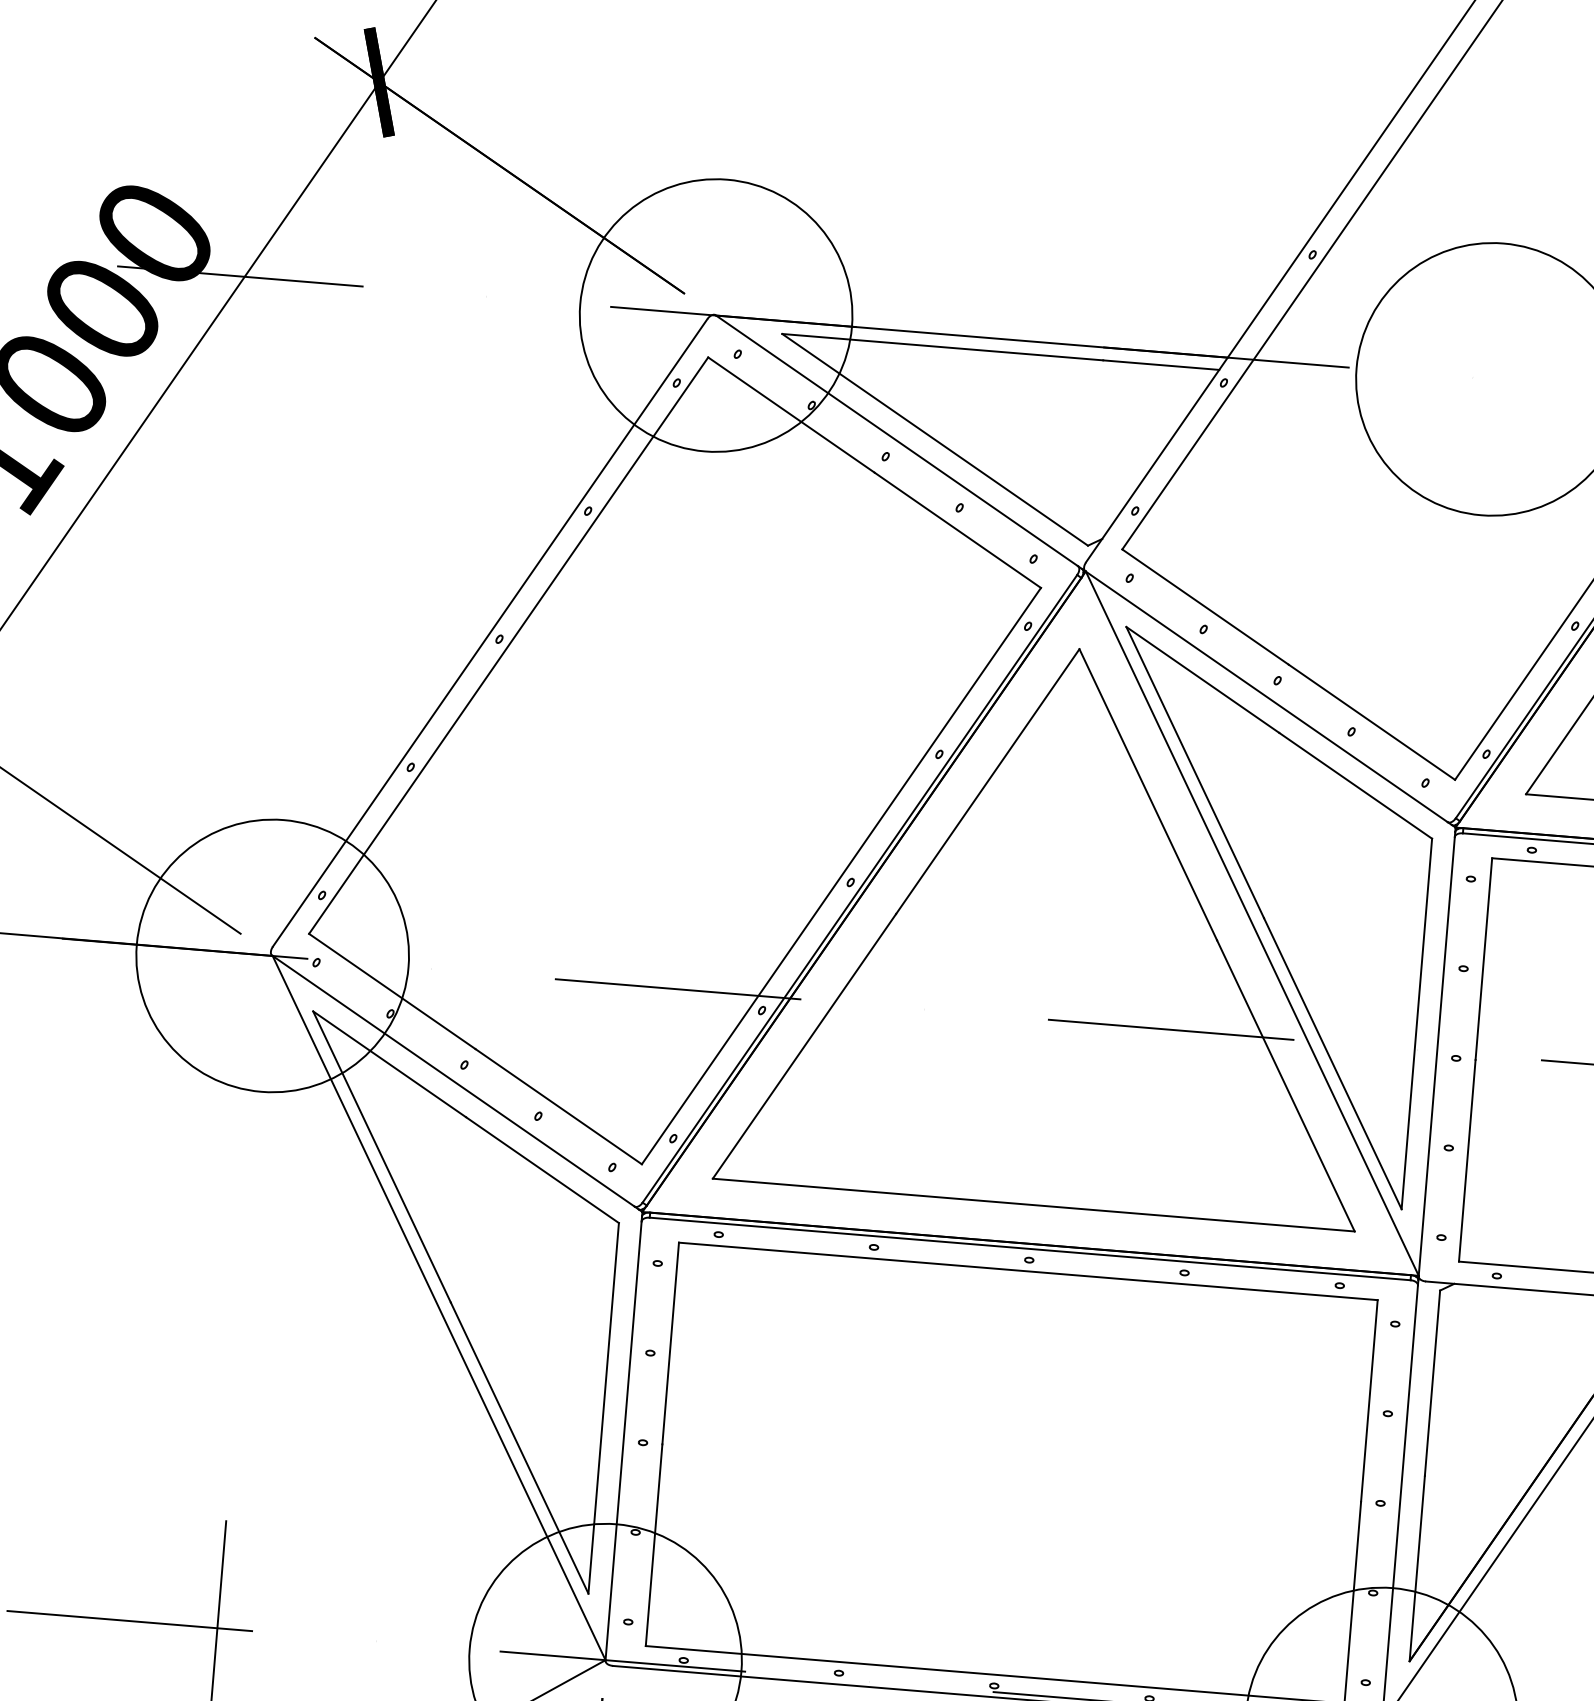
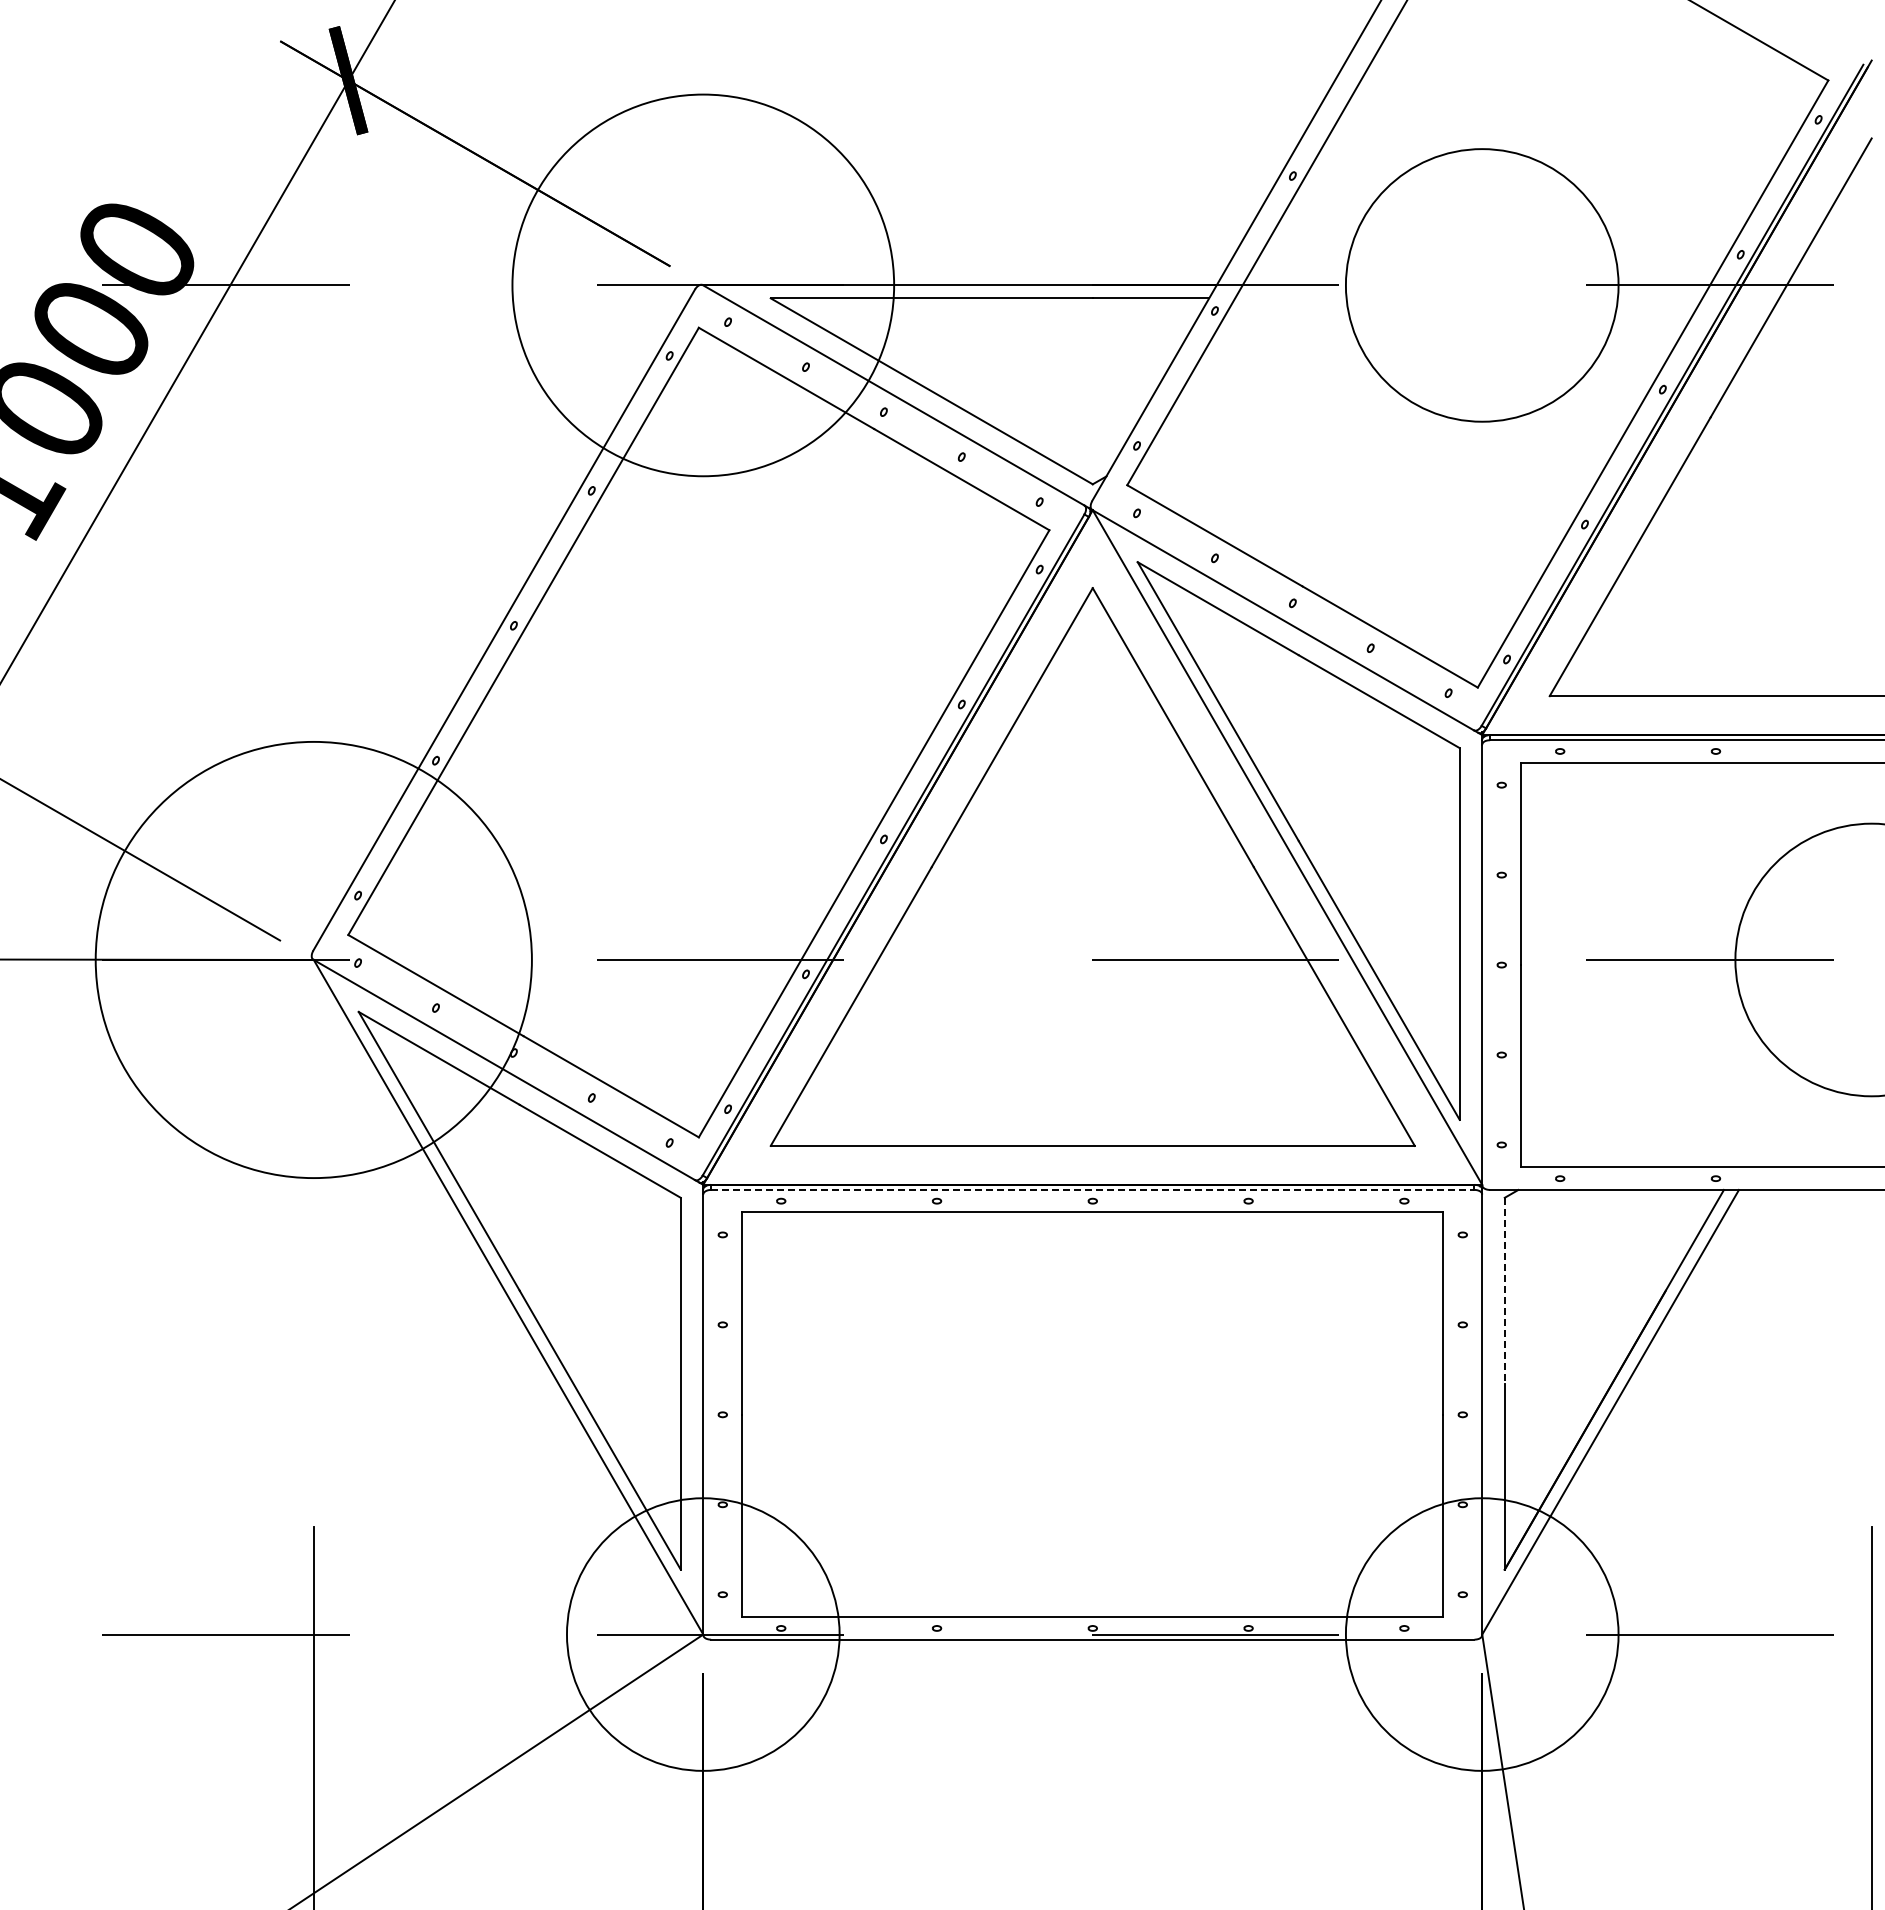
circle: (715, 315) -> (702, 285), size x1.4
circle: (272, 955) -> (313, 959), size x1.6
line: (1029, 1248) -> (1092, 1189), solid -> dashed
line: (1432, 1382) -> (1504, 1290), solid -> dashed

